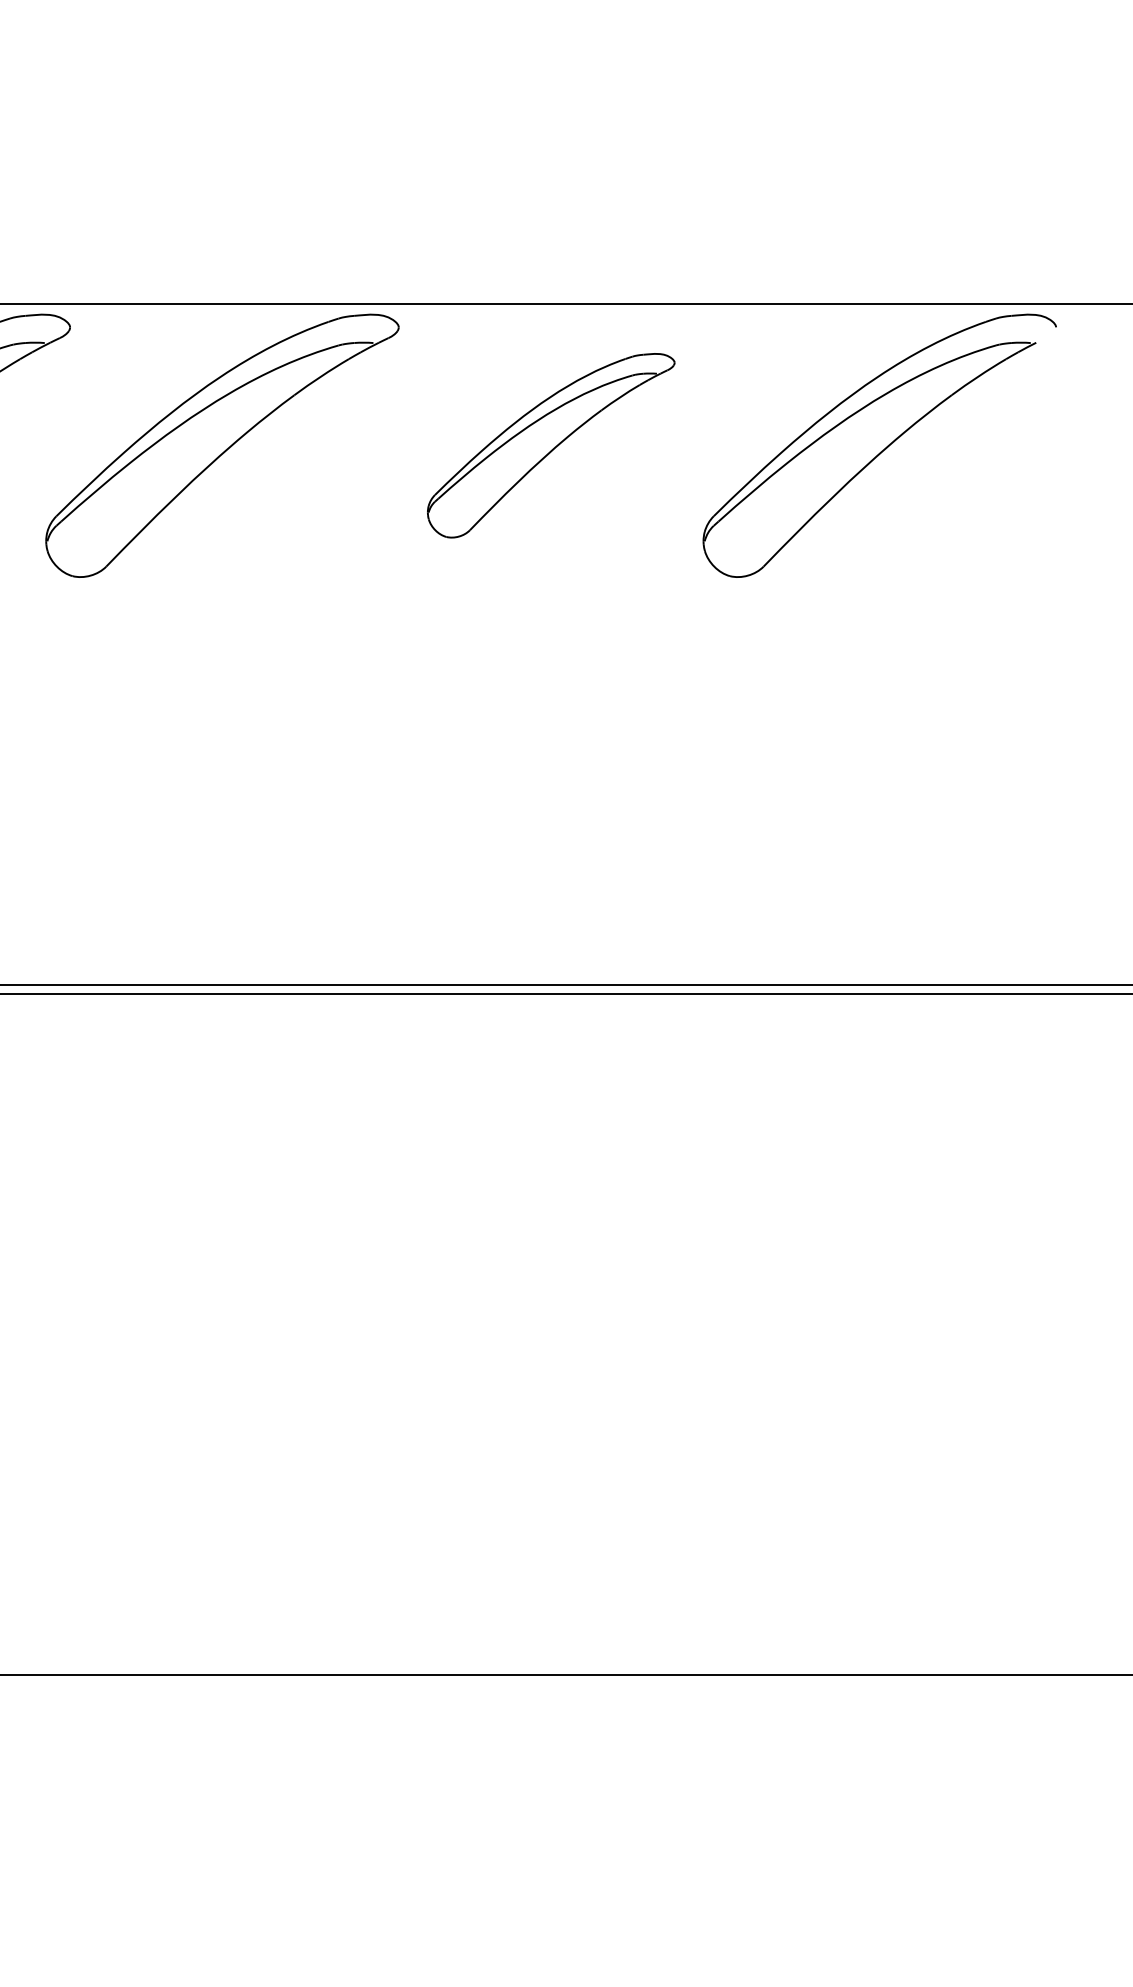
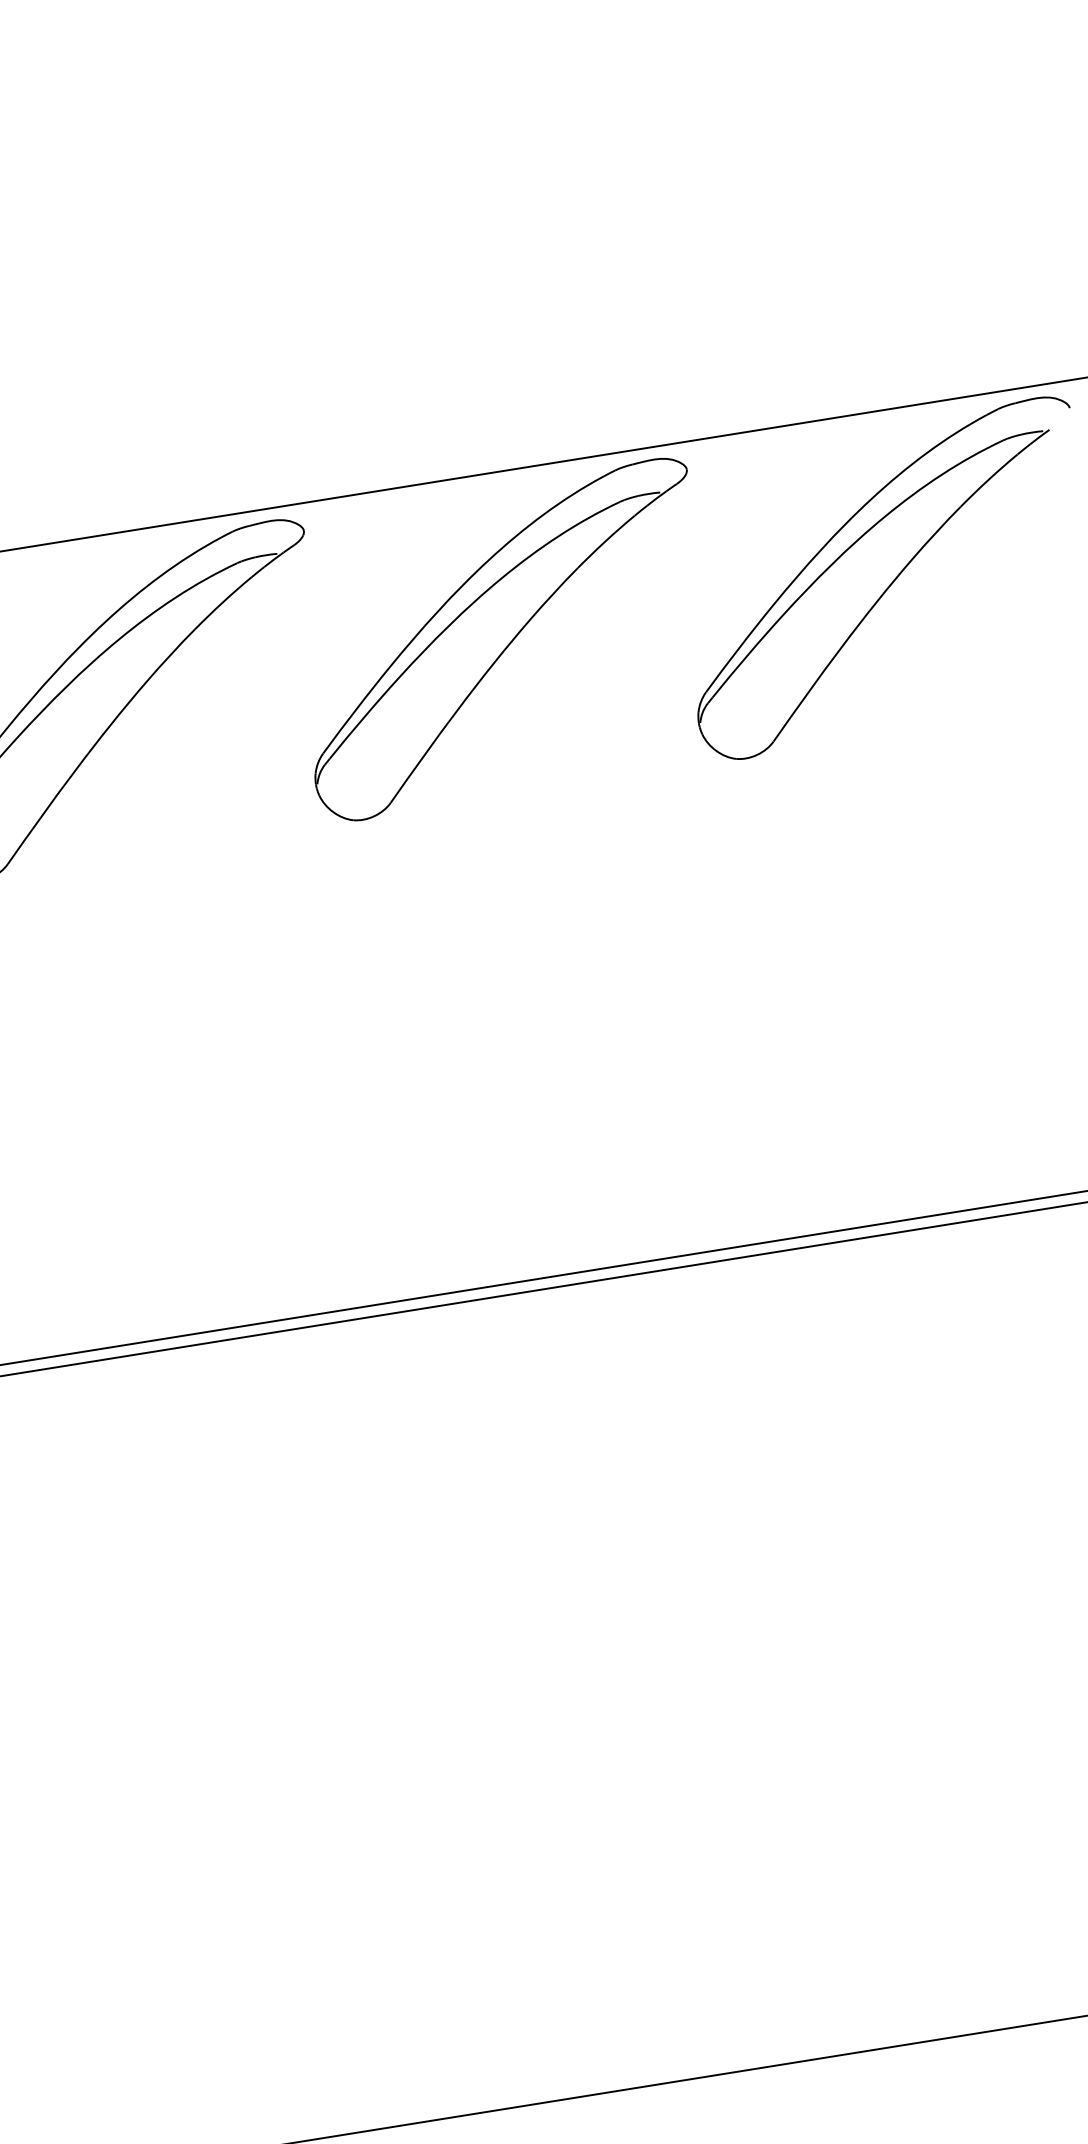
part: (551, 445) -> (503, 640), size x1.43

